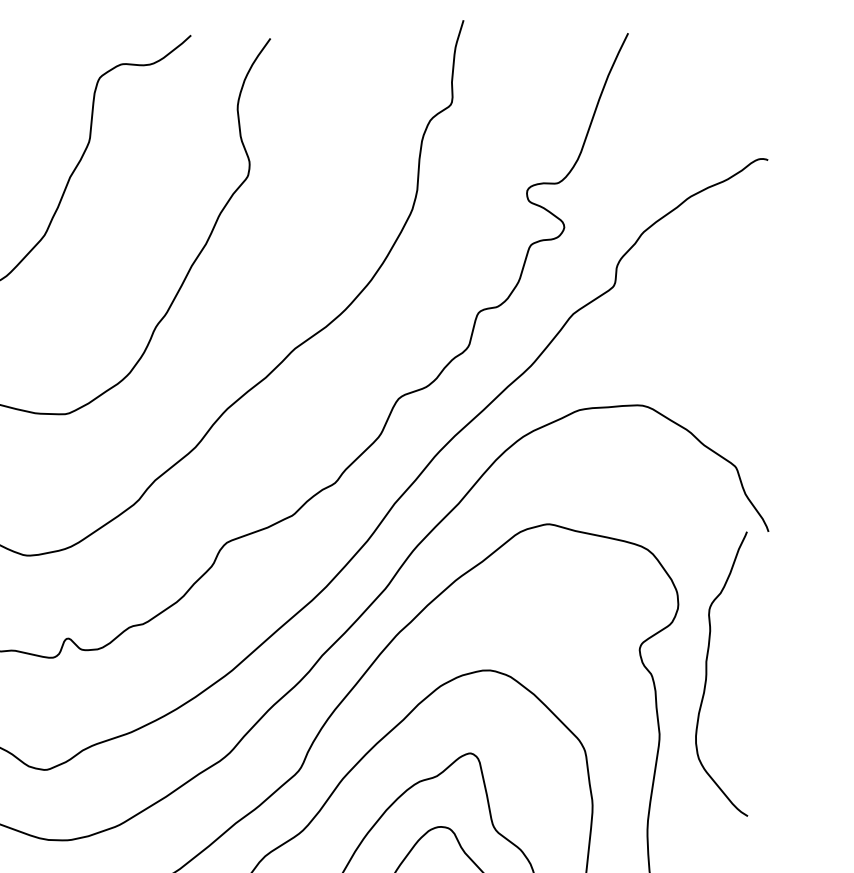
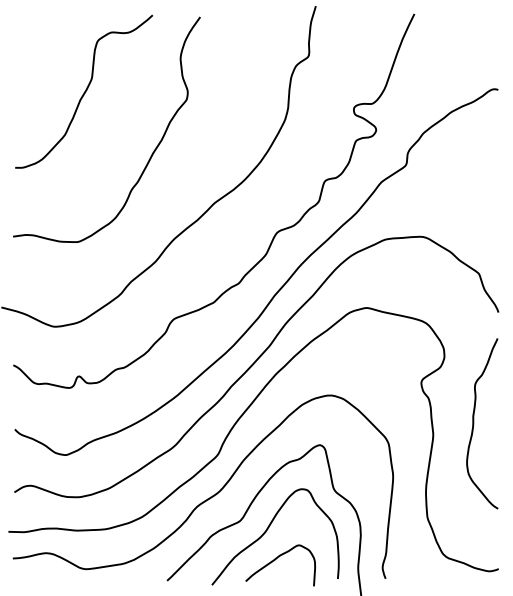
curve: (708, 673) -> (474, 423), moved

